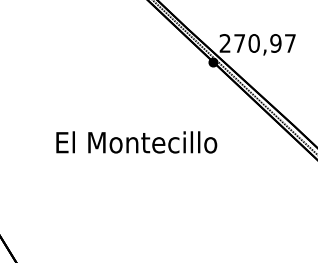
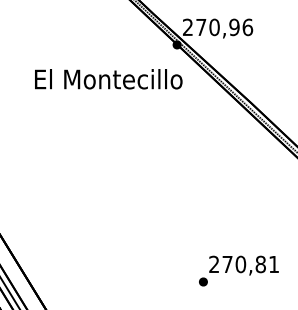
text: (290, 43) -> (247, 27), 270,97 -> 270,96
text: (136, 142) -> (108, 79), moved

